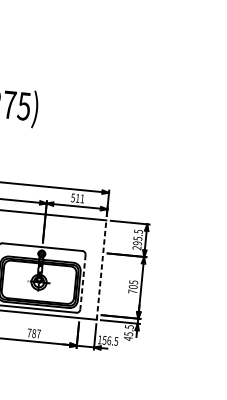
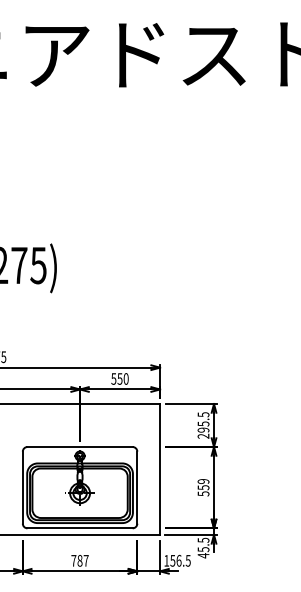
text: (79, 198) -> (122, 378), 511 -> 550
line: (101, 269) -> (160, 468), dashed -> solid
line: (83, 282) -> (137, 488), dashed -> solid
text: (133, 286) -> (203, 487), 705 -> 559

